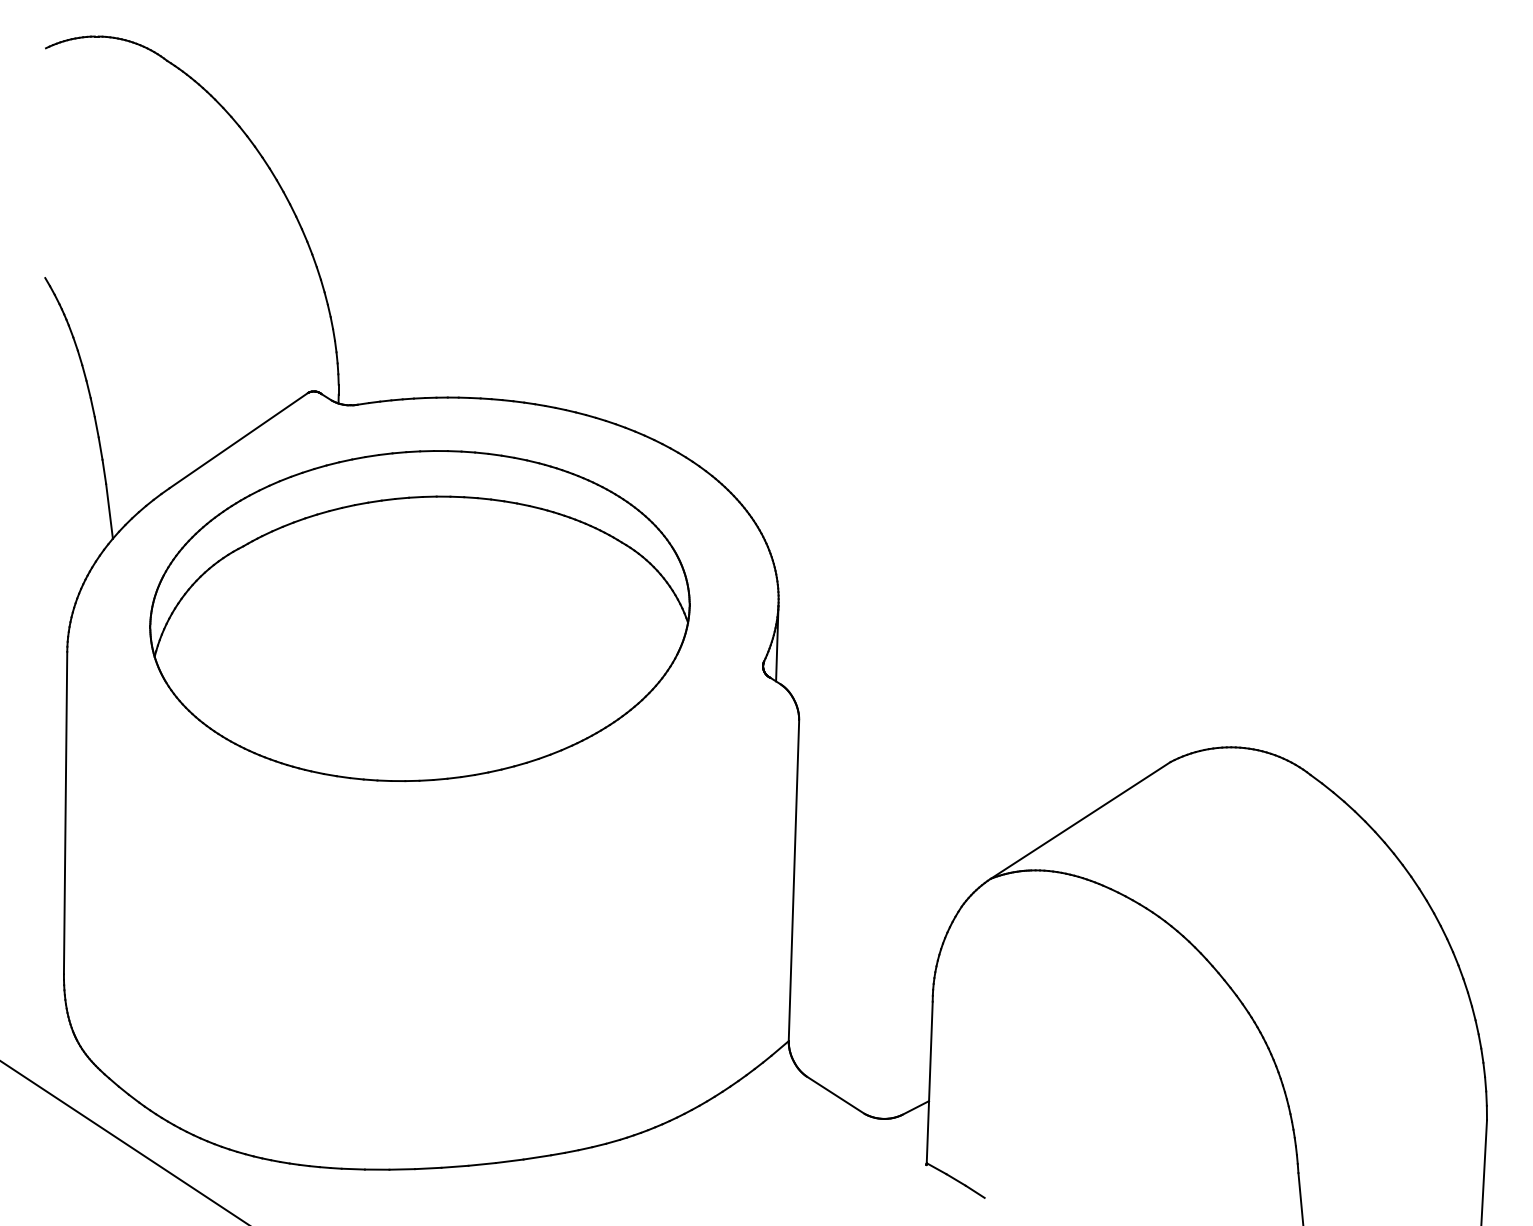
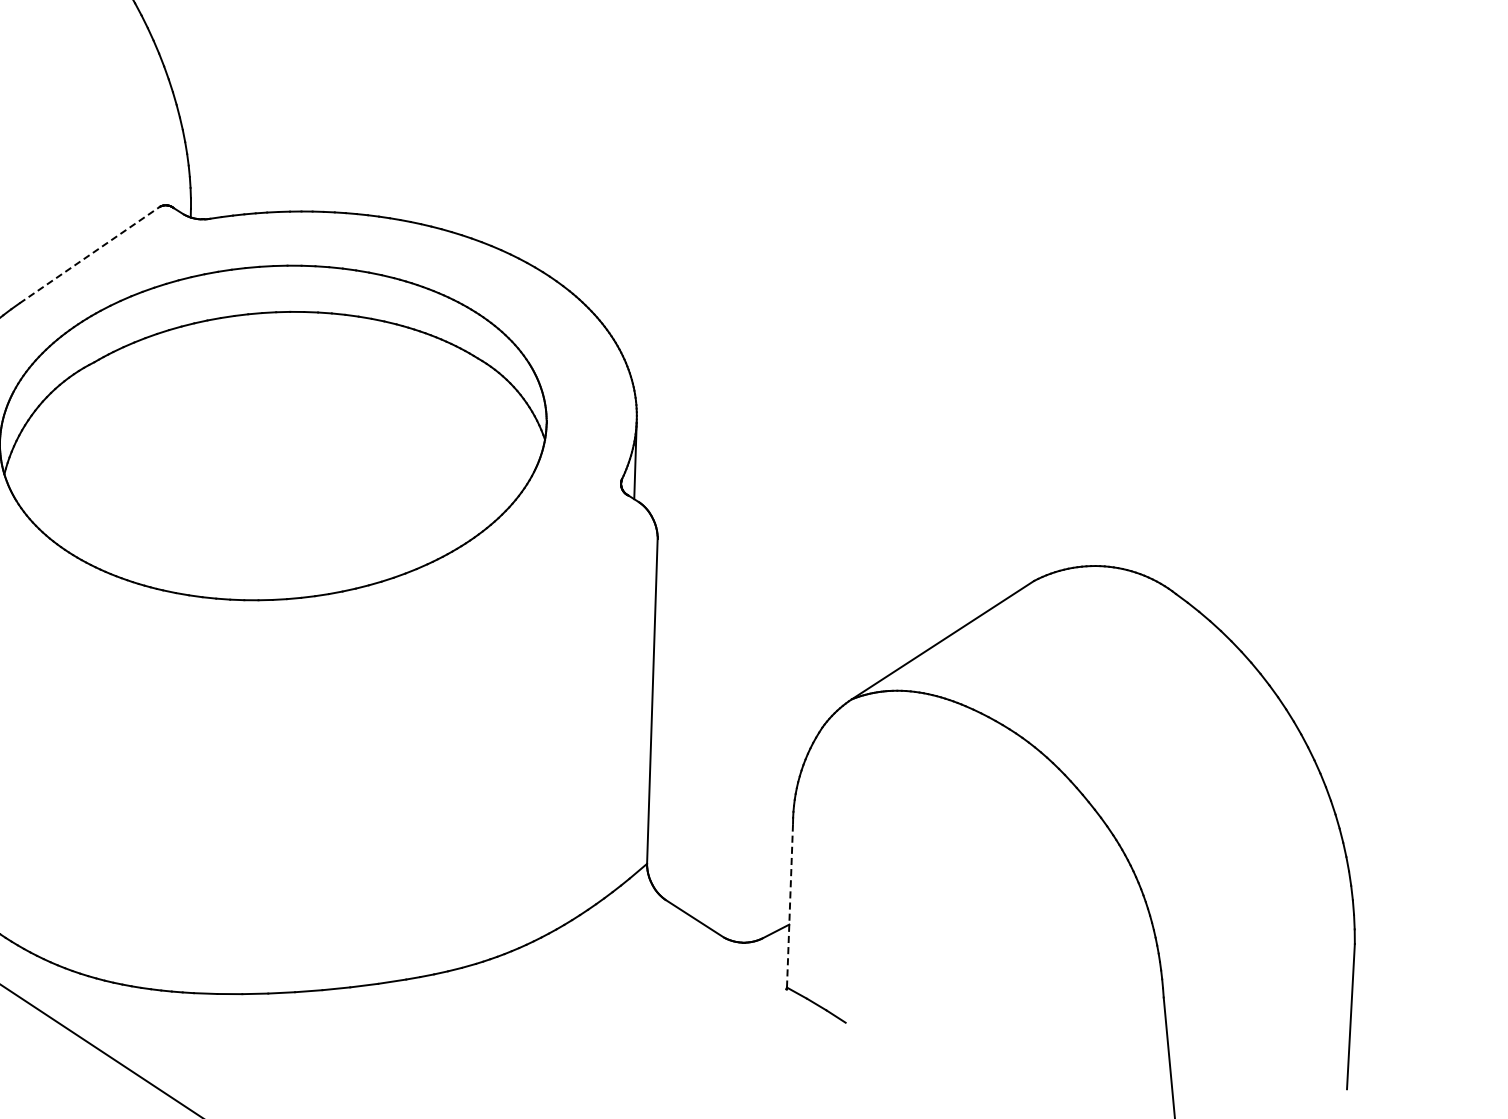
line: (239, 440) -> (90, 255), solid -> dashed
line: (929, 1082) -> (789, 905), solid -> dashed

